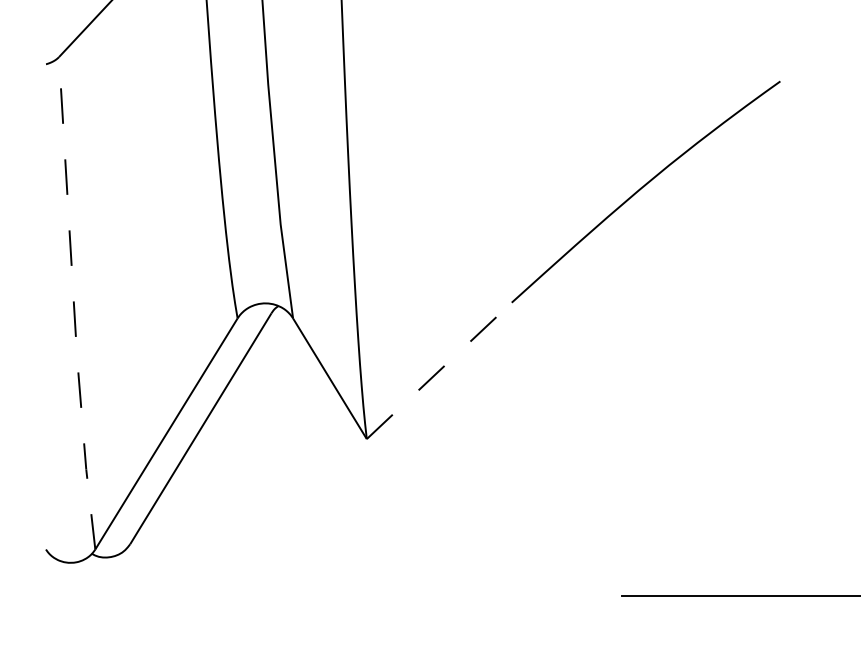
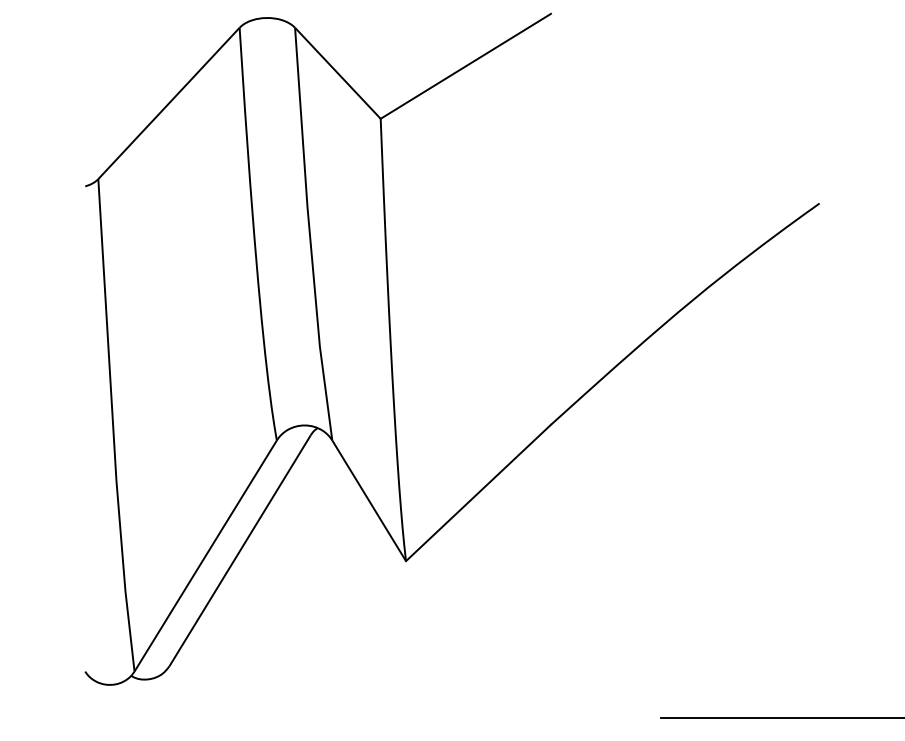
line: (74, 304) -> (113, 426), dashed -> solid
line: (439, 370) -> (478, 492), dashed -> solid

